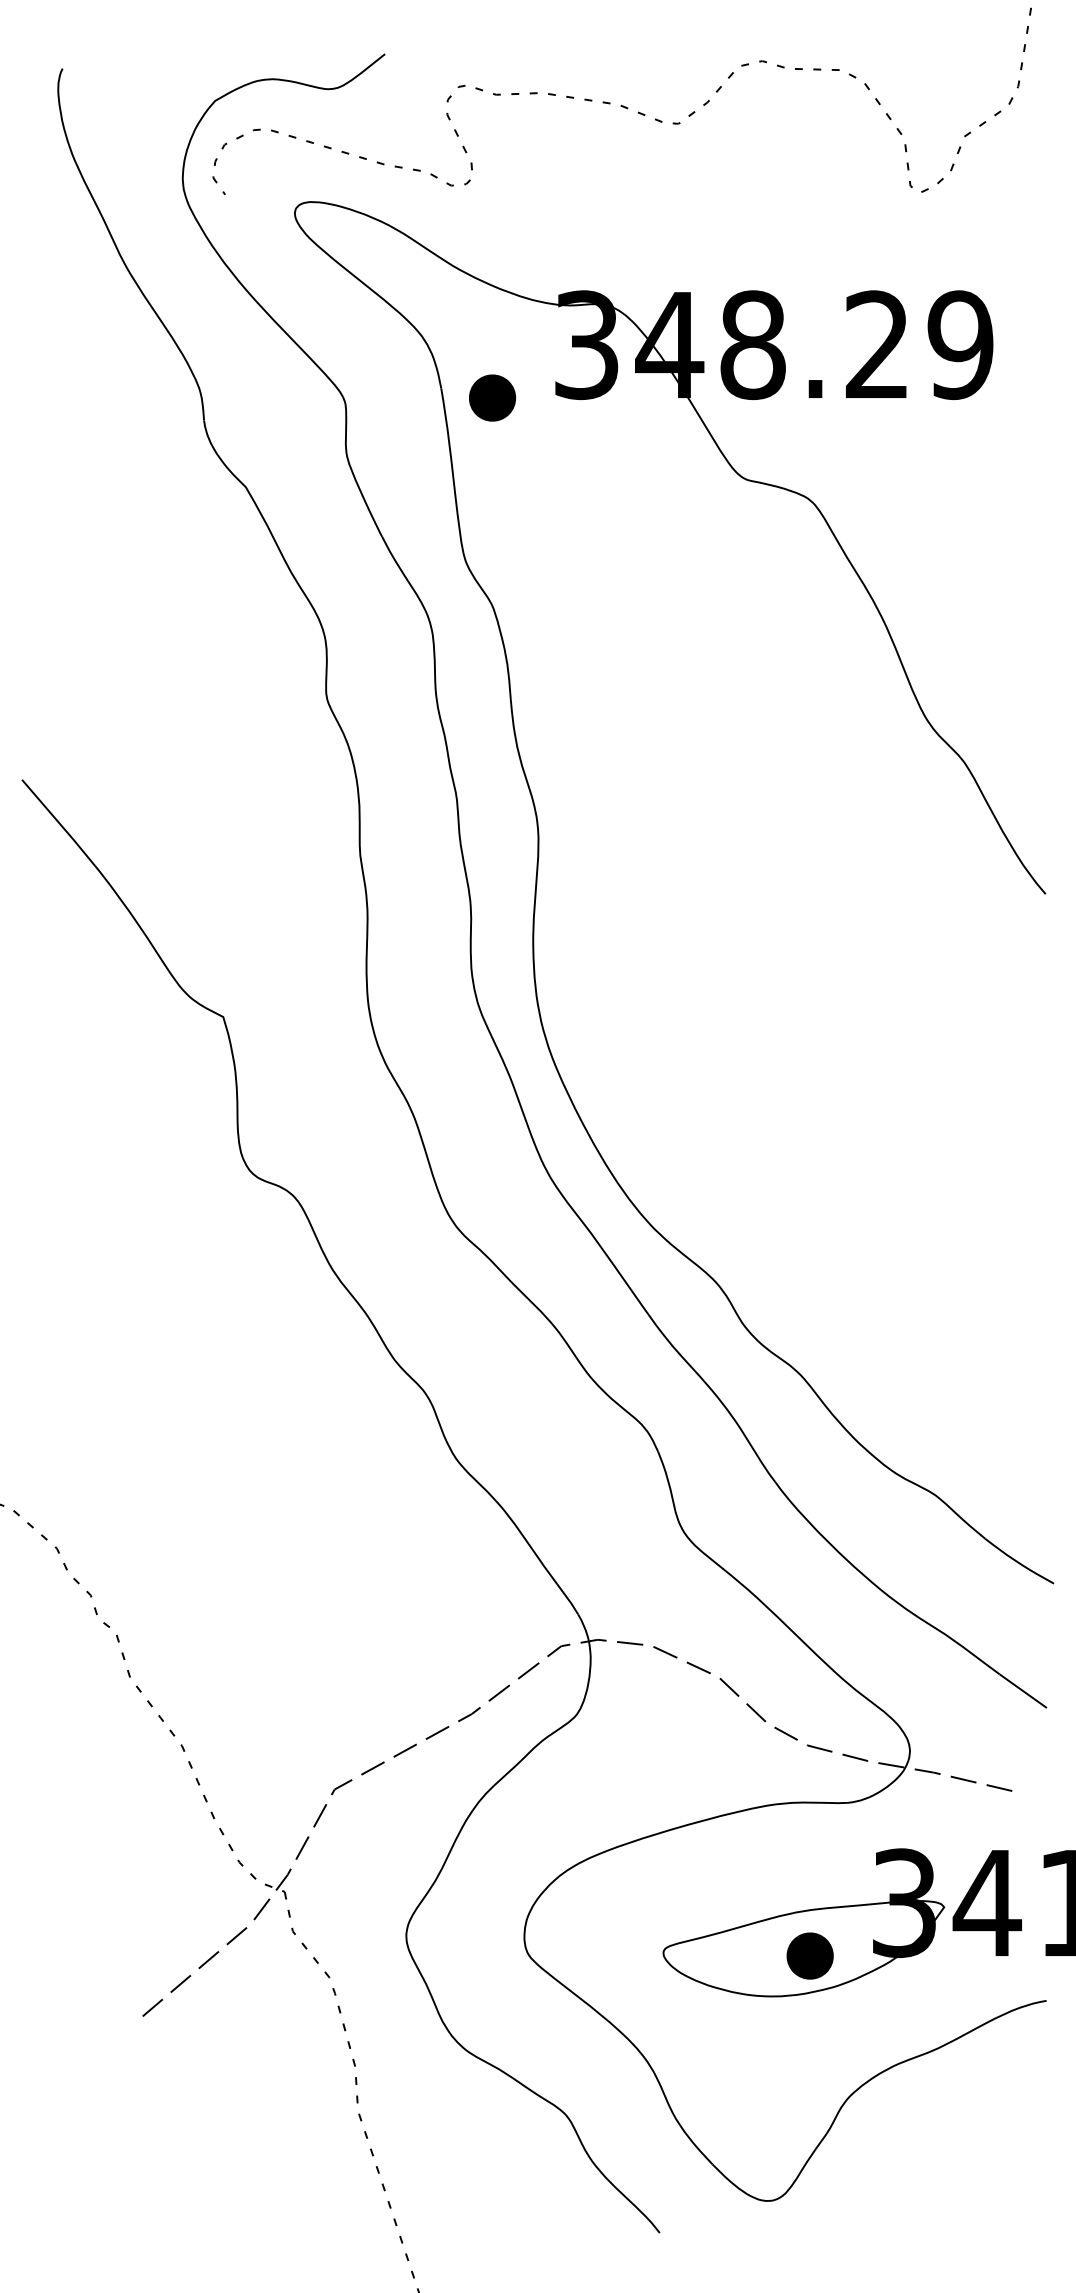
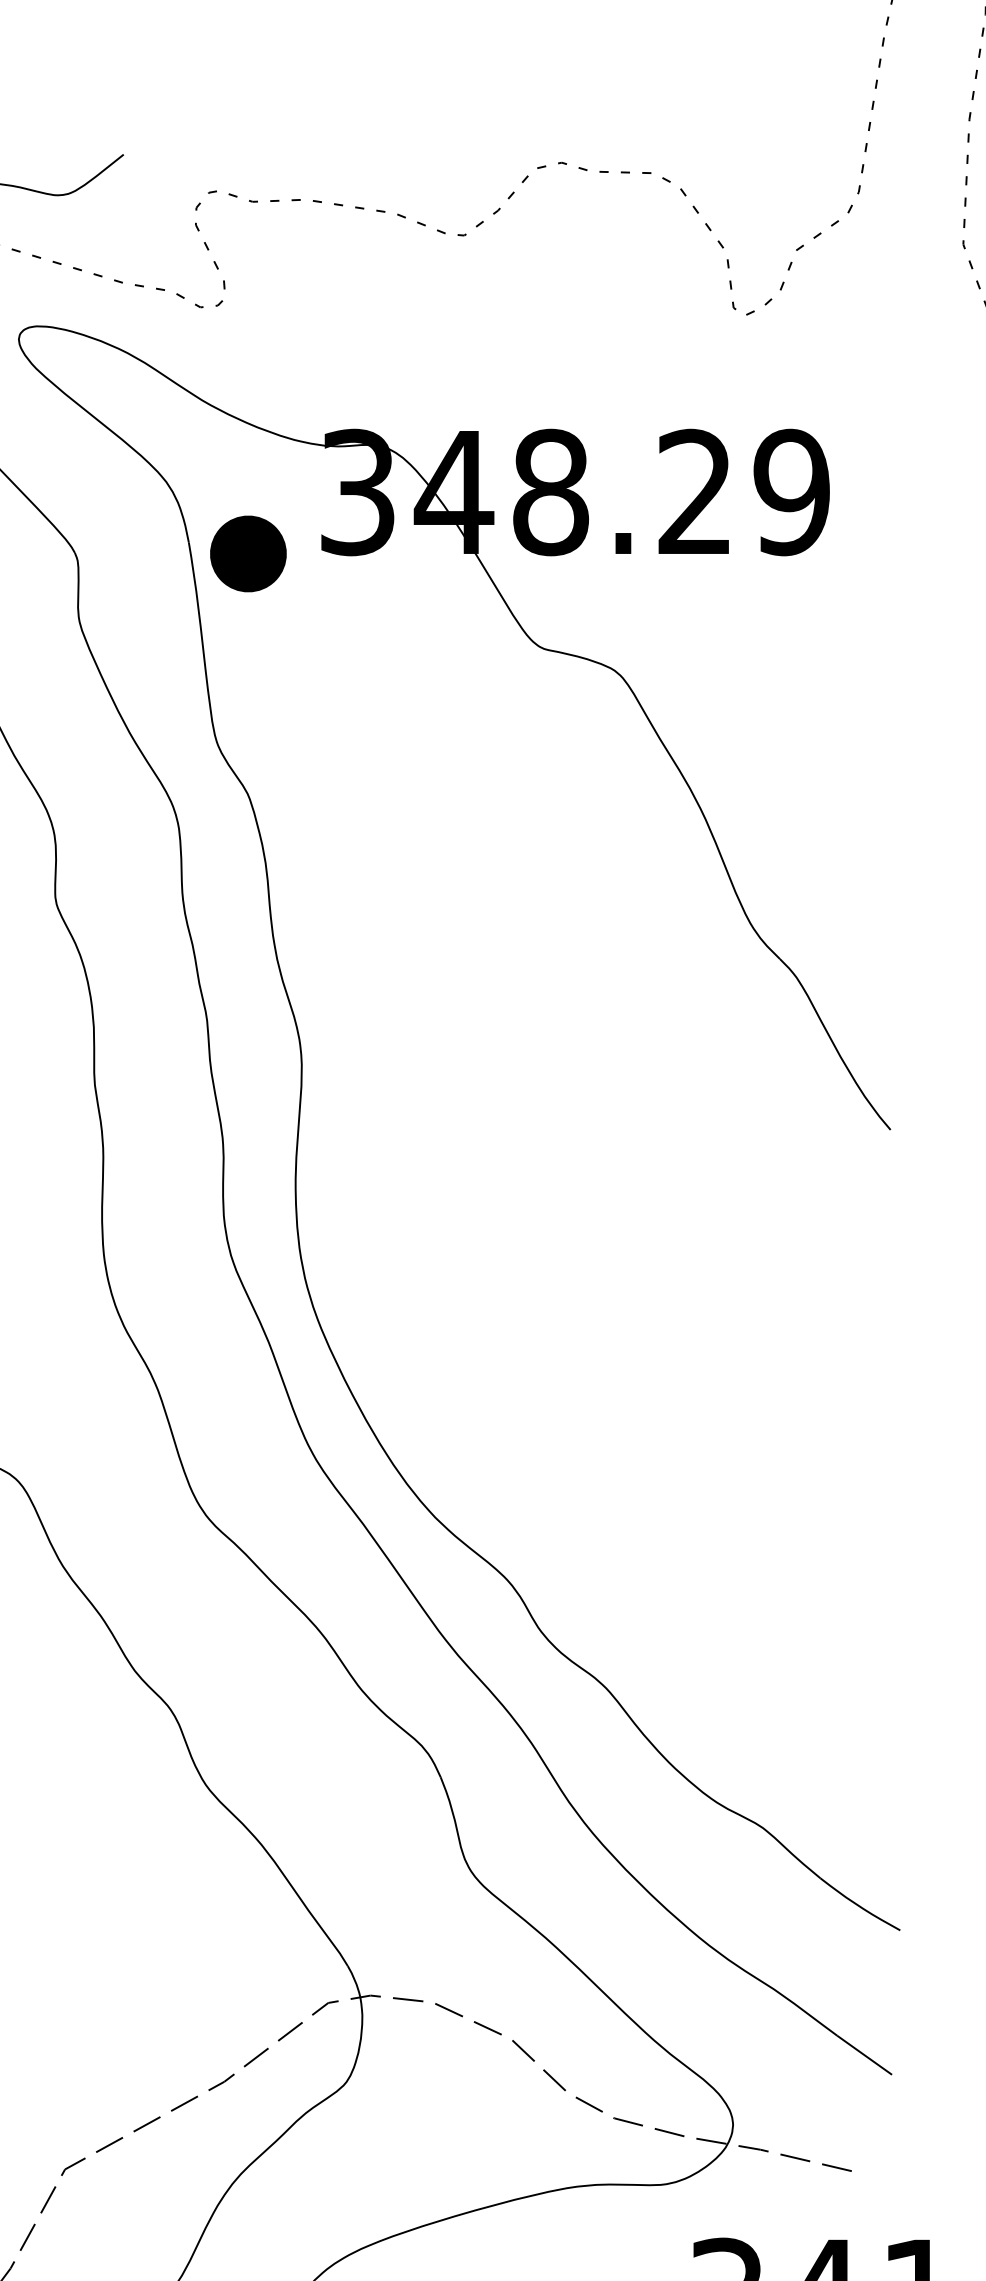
part: (492, 397) -> (248, 553), size x1.4

